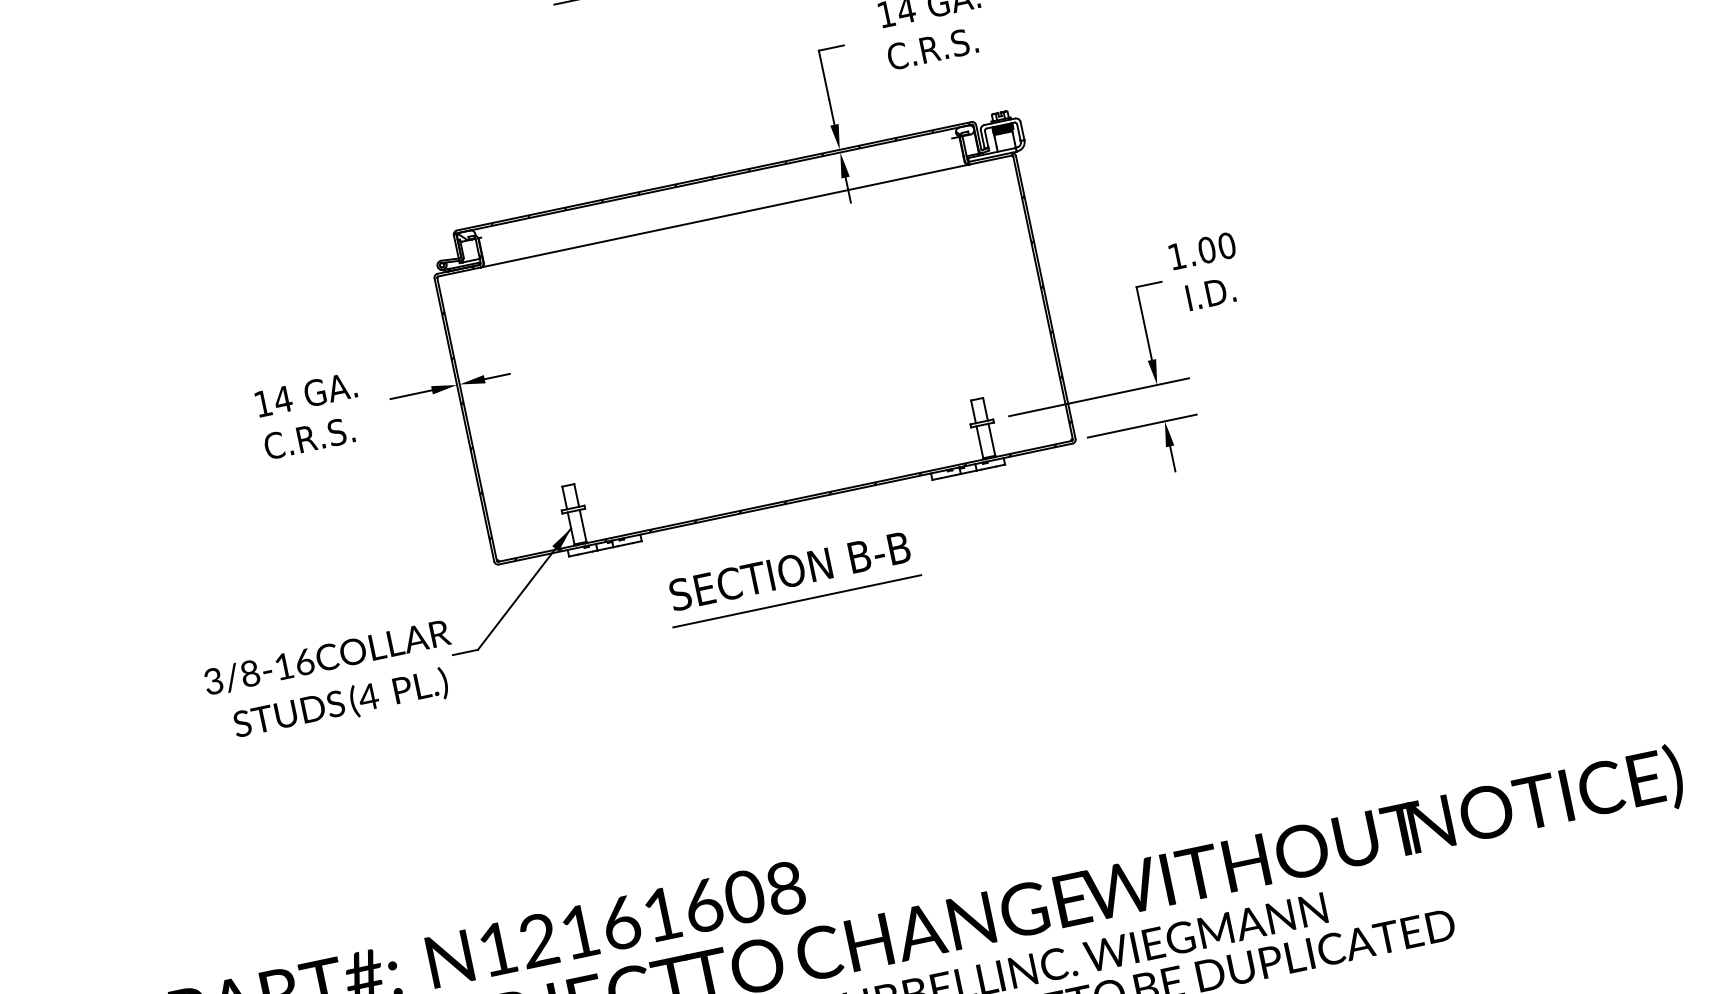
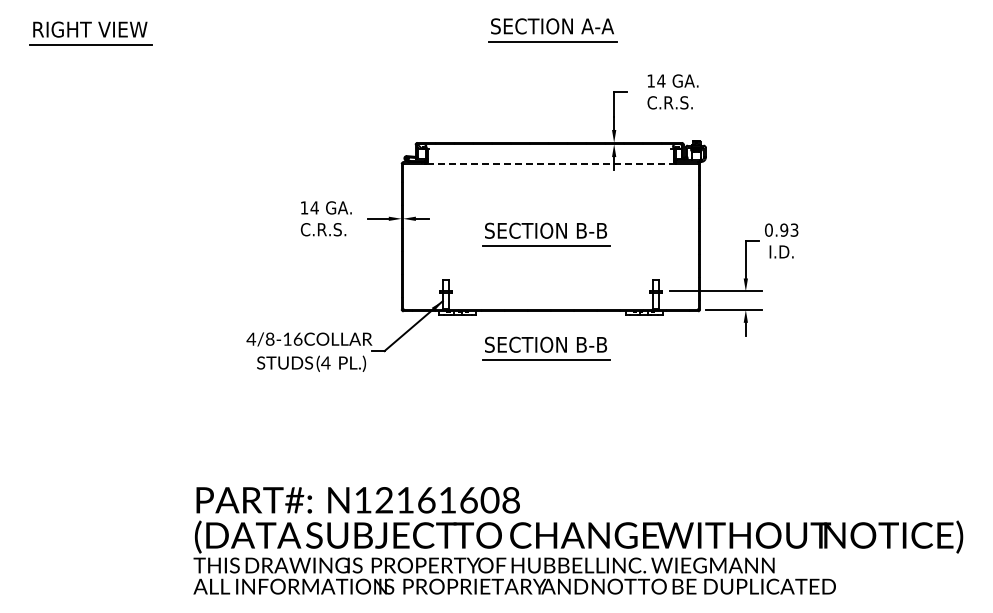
line: (724, 216) -> (550, 163), solid -> dashed
text: (1201, 249) -> (781, 229), 1.00 -> 0.93
part: (745, 356) -> (546, 234), added
text: (213, 679) -> (251, 338), 3/8-16 -> 4/8-16

